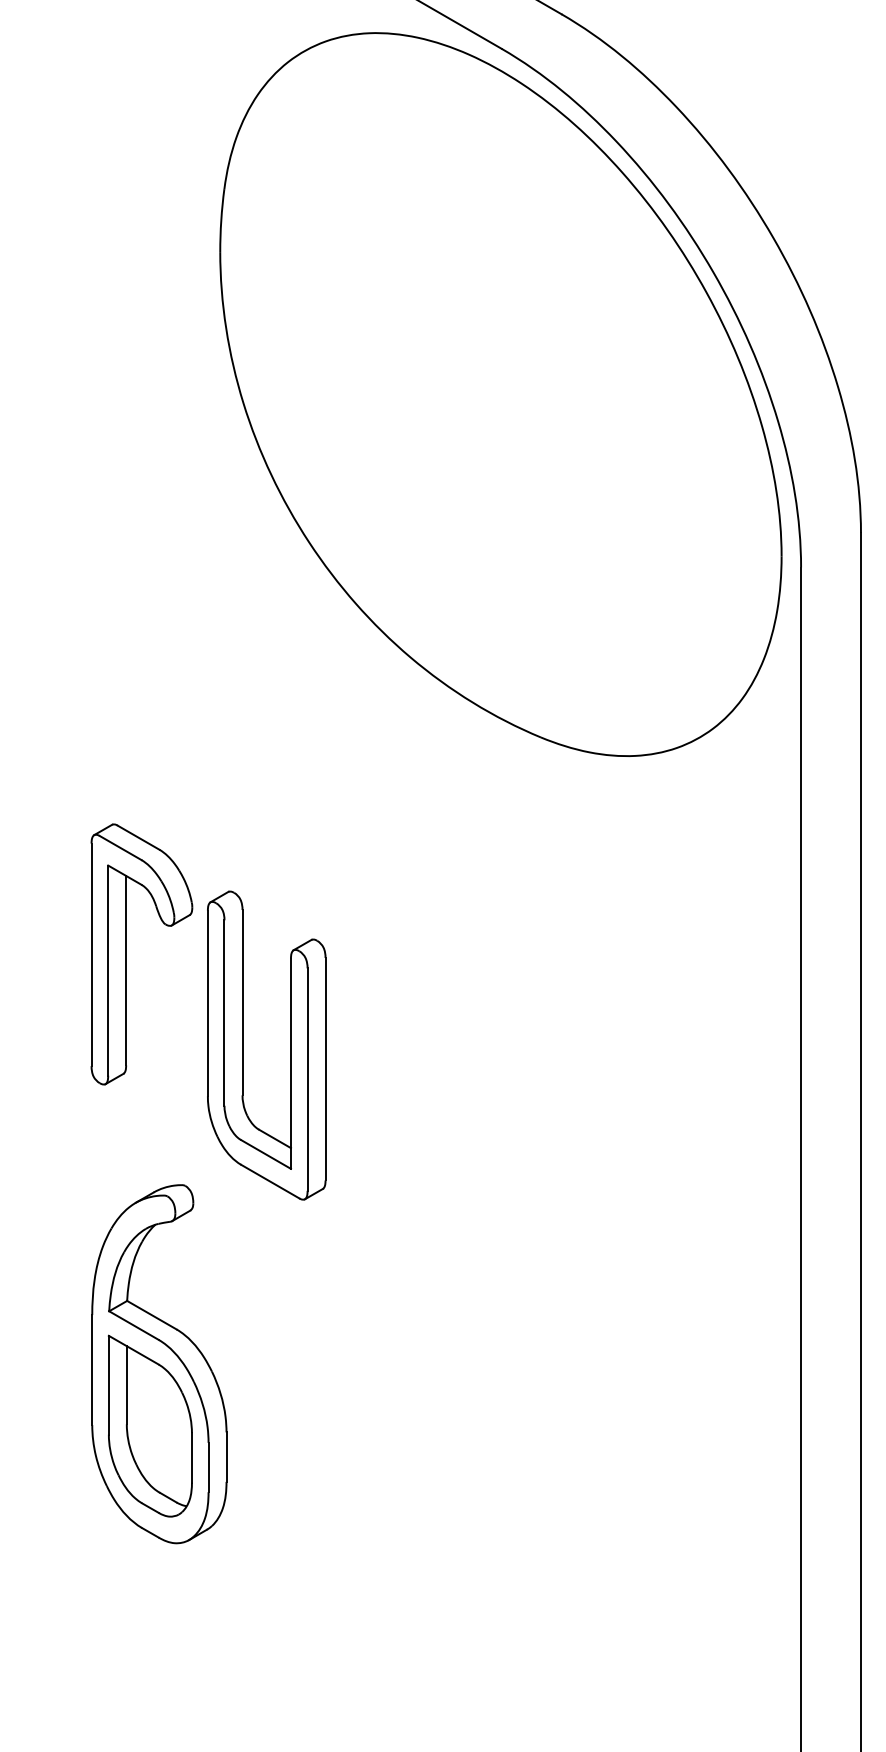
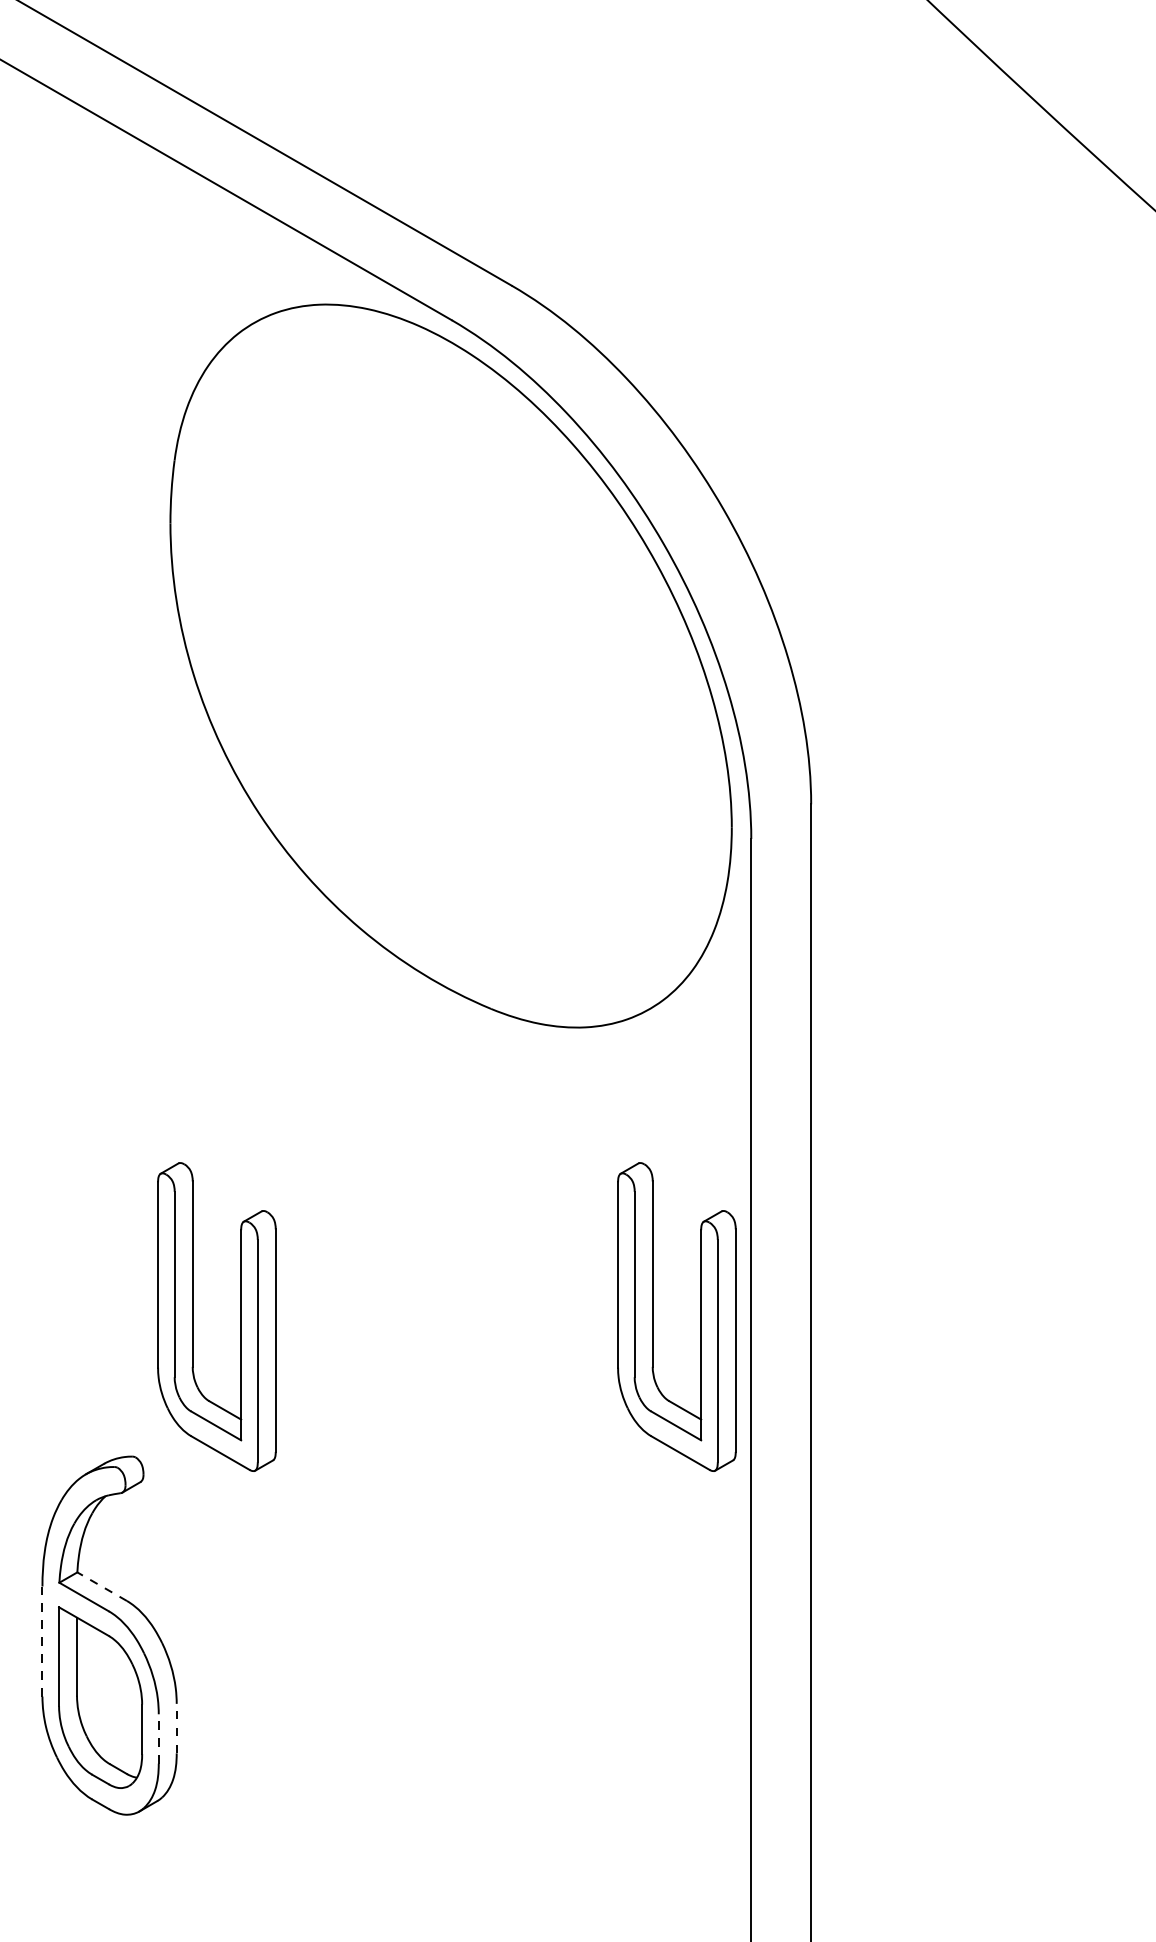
part: (126, 954) -> (76, 1225), removed
part: (703, 1045) -> (653, 1316), added
line: (152, 1315) -> (102, 1586), solid -> dashed
line: (92, 1371) -> (42, 1642), solid -> dashed
line: (226, 1457) -> (176, 1728), solid -> dashed
line: (208, 1467) -> (158, 1738), solid -> dashed

